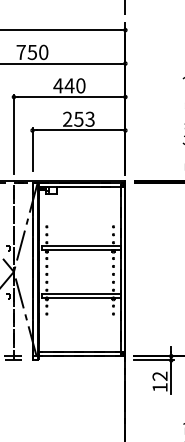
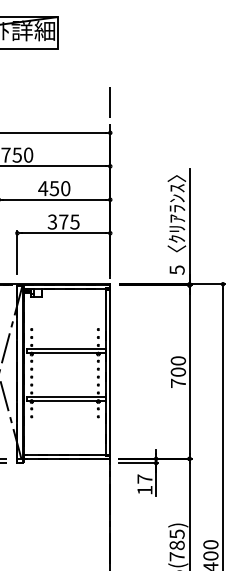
text: (69, 85) -> (54, 188), 440 -> 450
text: (78, 118) -> (63, 221), 253 -> 375
text: (159, 375) -> (144, 478), 12 -> 17

